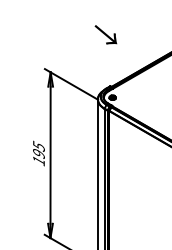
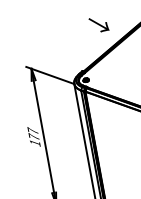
text: (105, 34) -> (98, 24), moved
text: (38, 149) -> (33, 133), 195 -> 177

